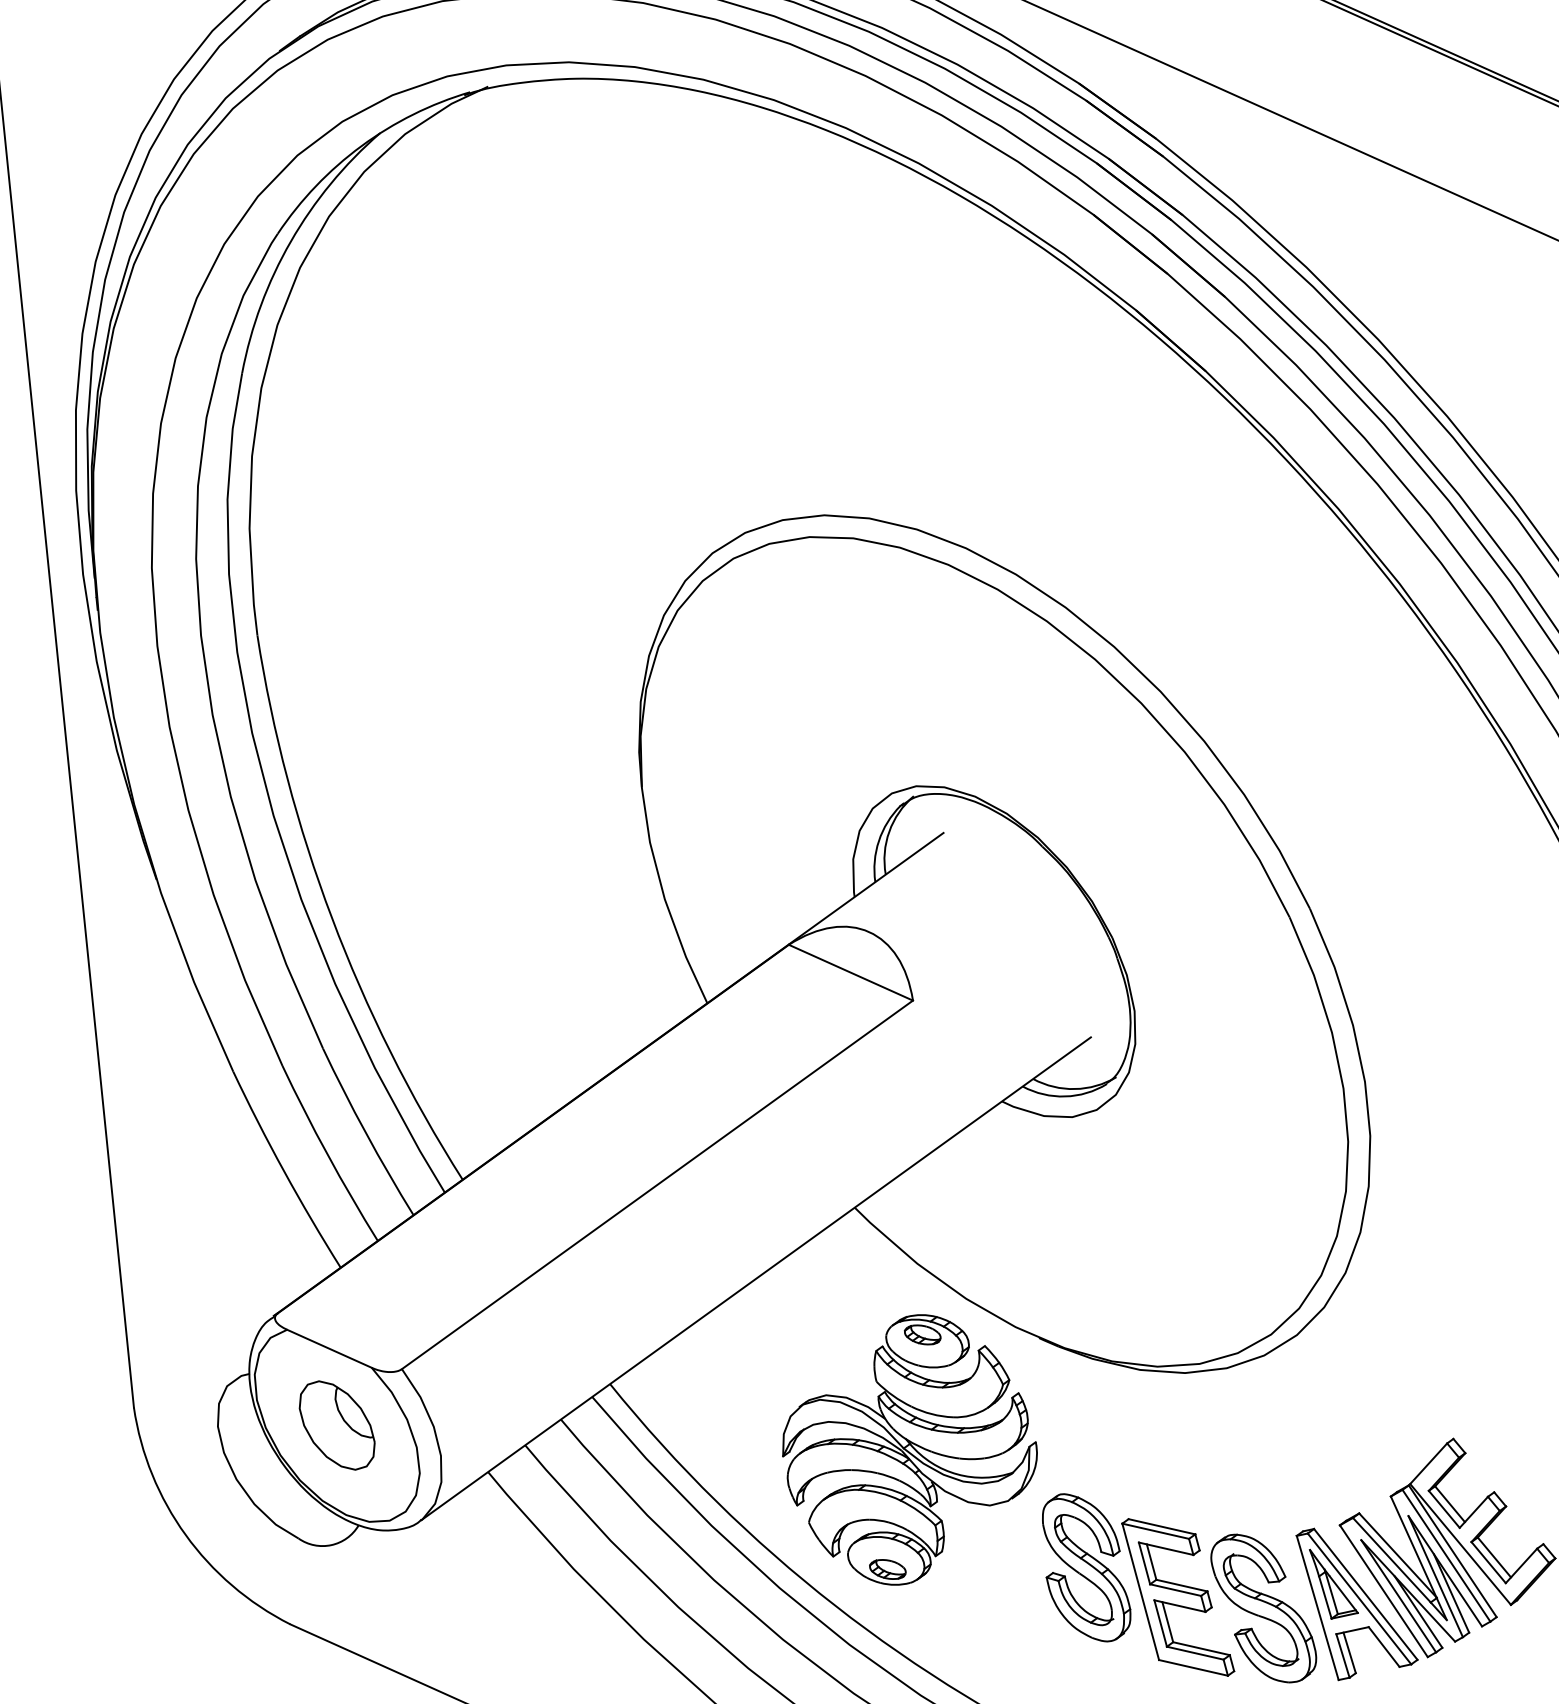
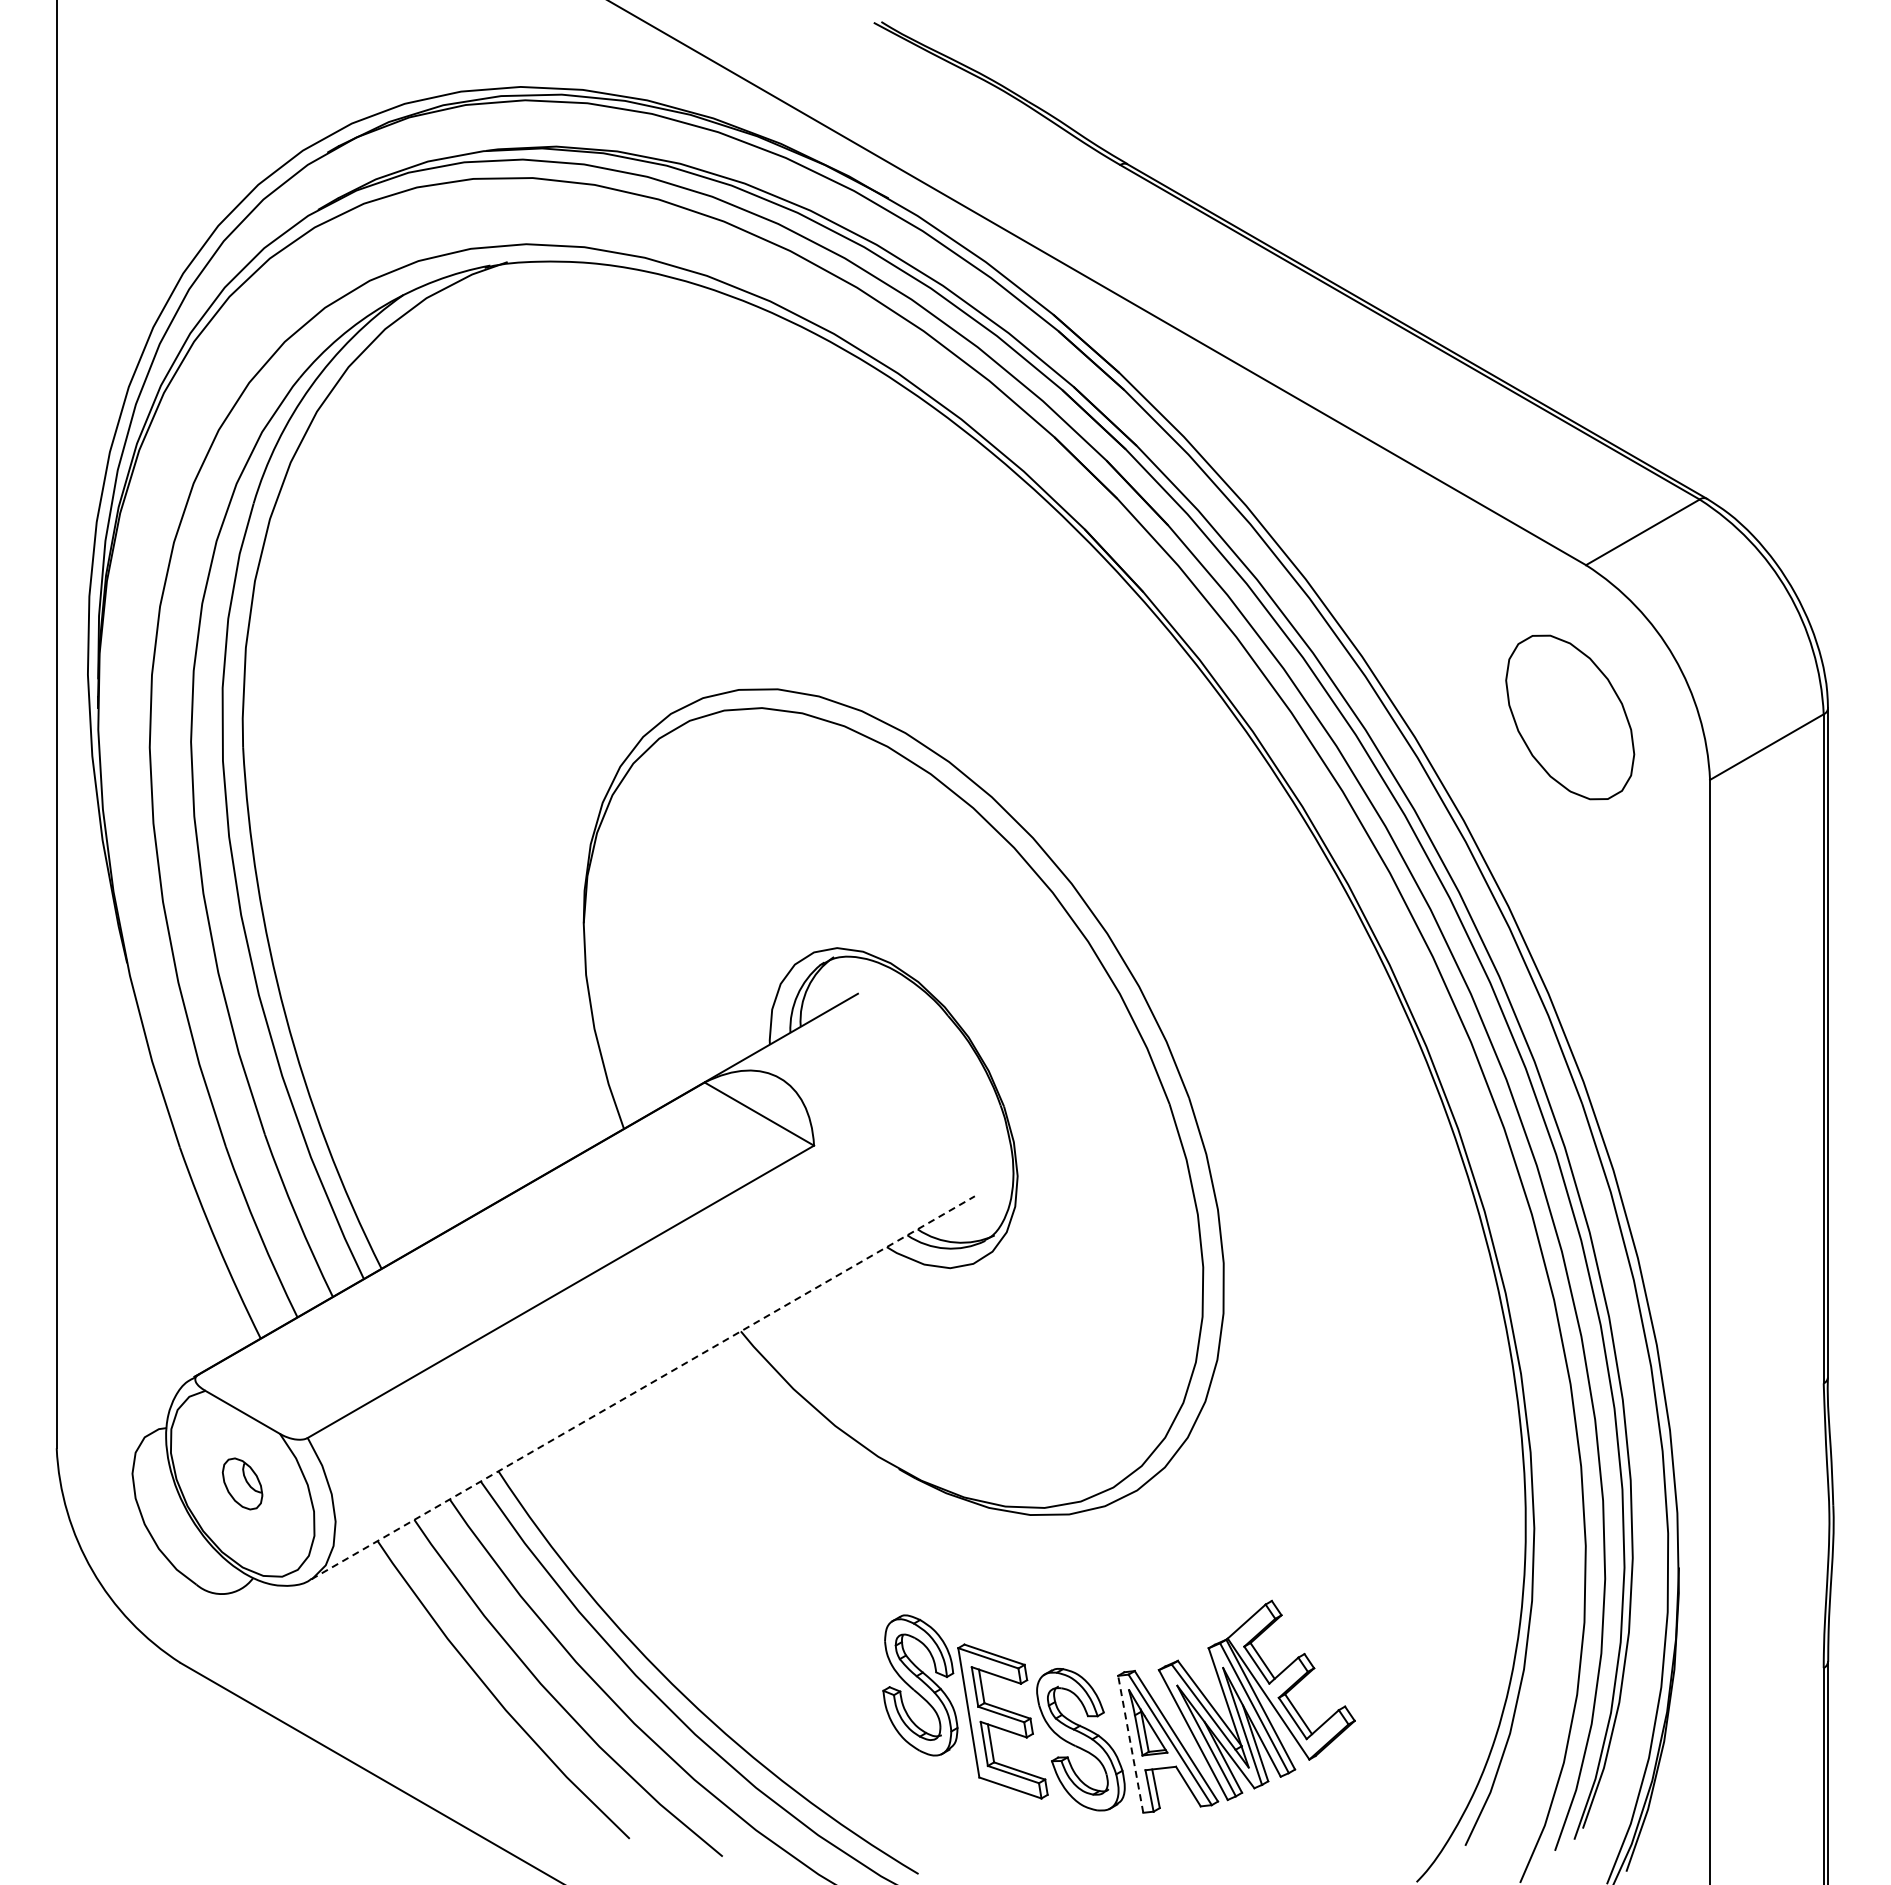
line: (756, 1278) -> (643, 1387), solid -> dashed
part: (336, 1425) -> (242, 1483), size x0.6
part: (909, 1449) -> (768, 1559), removed
line: (1317, 1608) -> (1130, 1744), solid -> dashed

